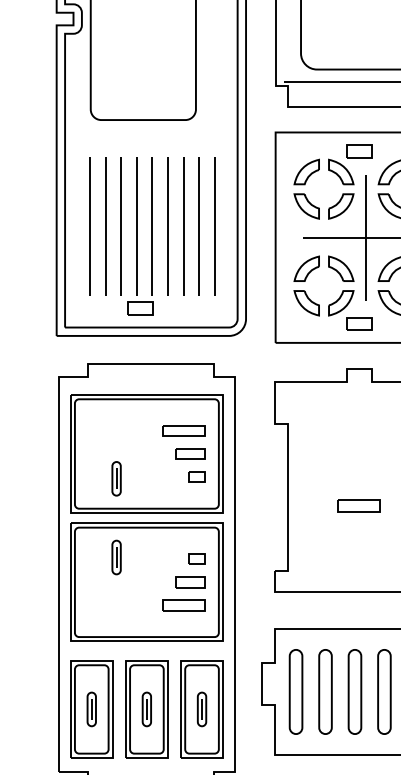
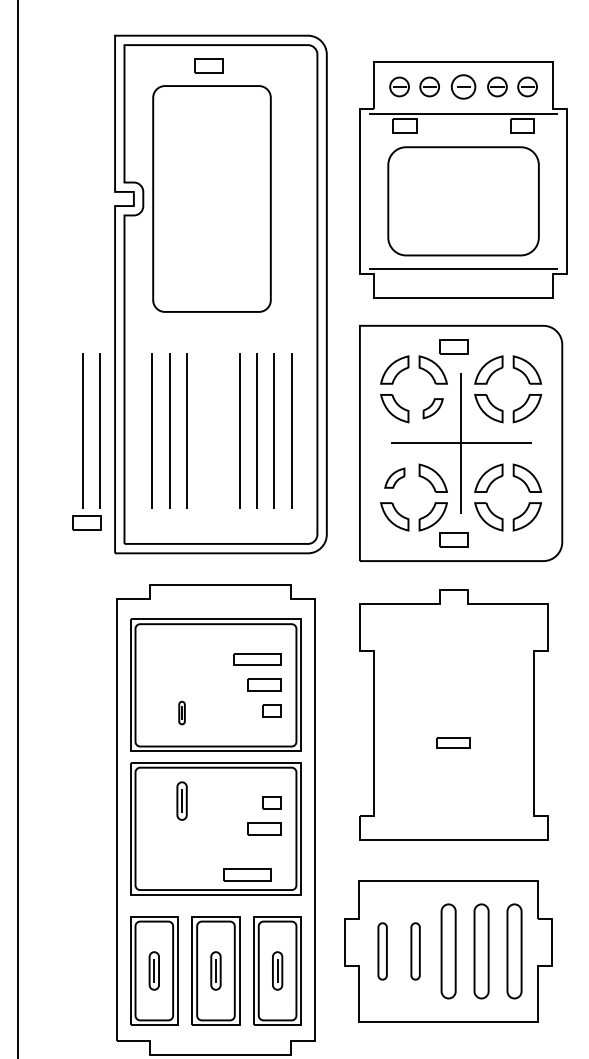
part: (340, 206) -> (432, 408), size x0.7
part: (140, 235) -> (86, 441), moved
part: (306, 268) -> (394, 477), size x0.7
part: (116, 478) -> (181, 712), size x0.6
part: (359, 505) -> (453, 742), size x0.7
part: (184, 605) -> (247, 874), moved
part: (295, 692) -> (382, 951), size x0.6
part: (325, 692) -> (415, 951), size x0.6

